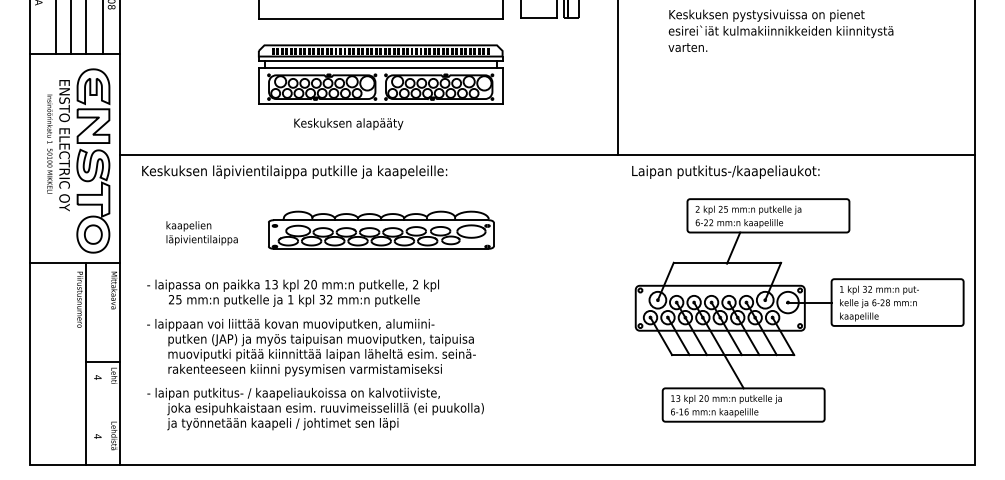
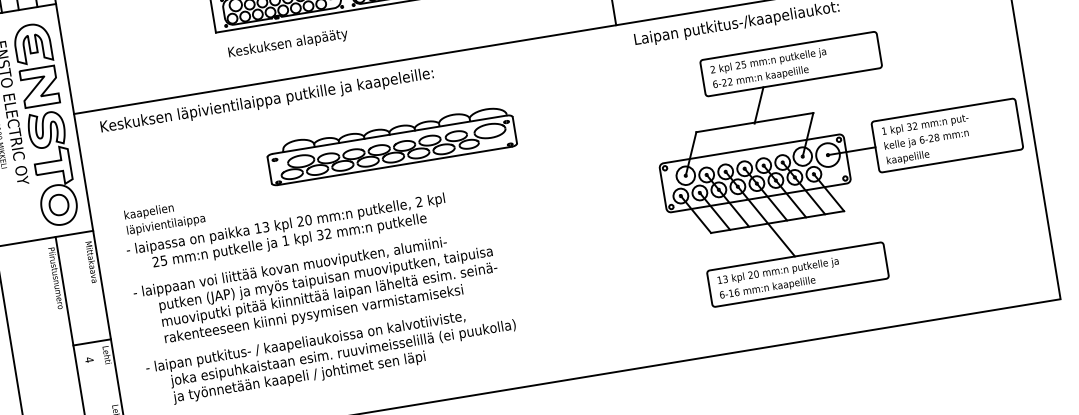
text: (348, 124) -> (287, 44), moved
part: (381, 229) -> (391, 144), moved
text: (201, 233) -> (164, 217), moved

